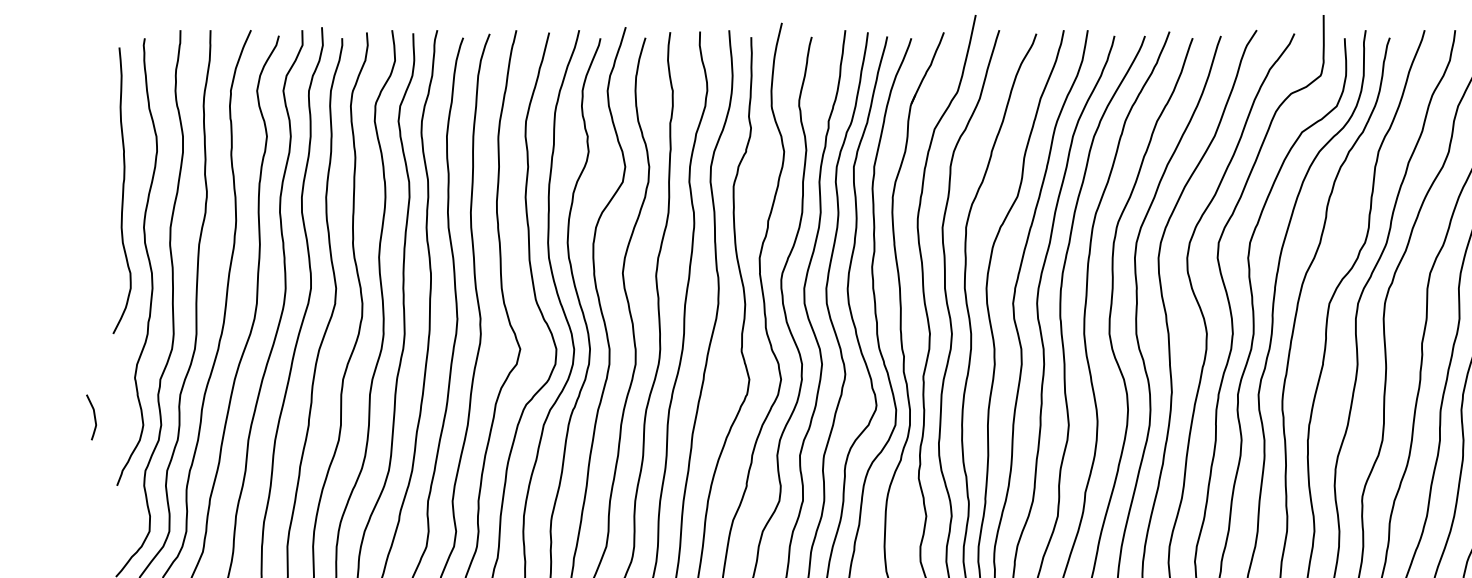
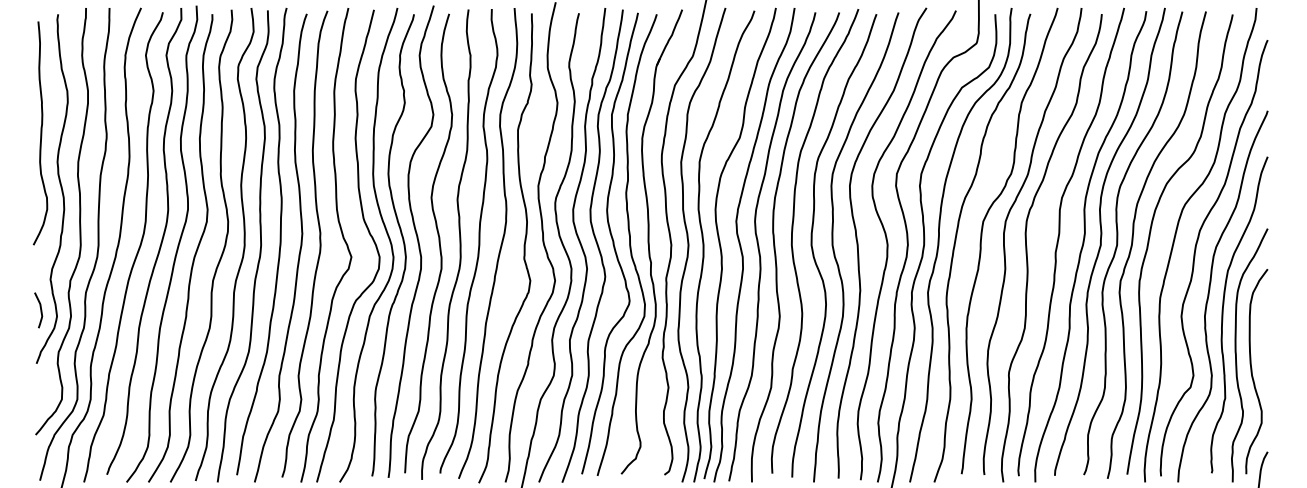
curve: (93, 417) -> (40, 310), moved

